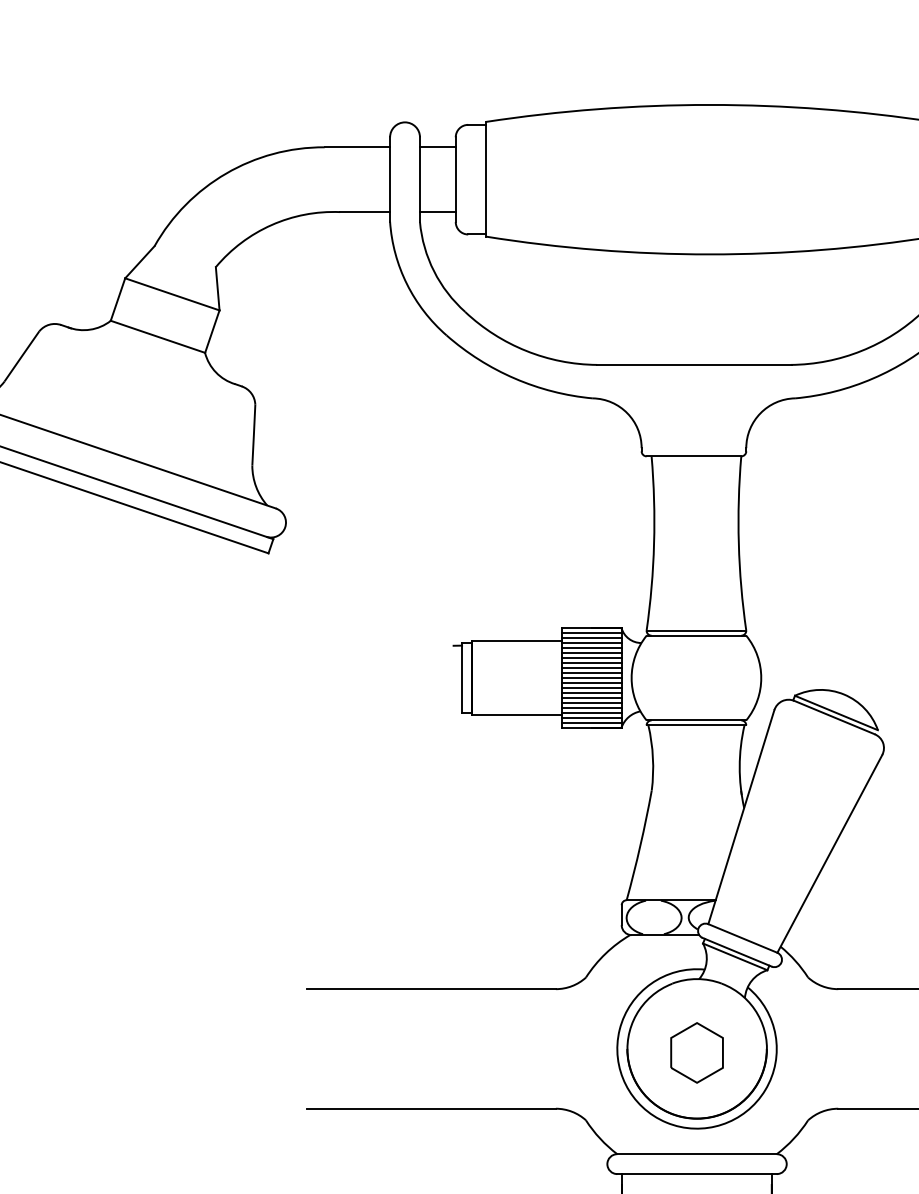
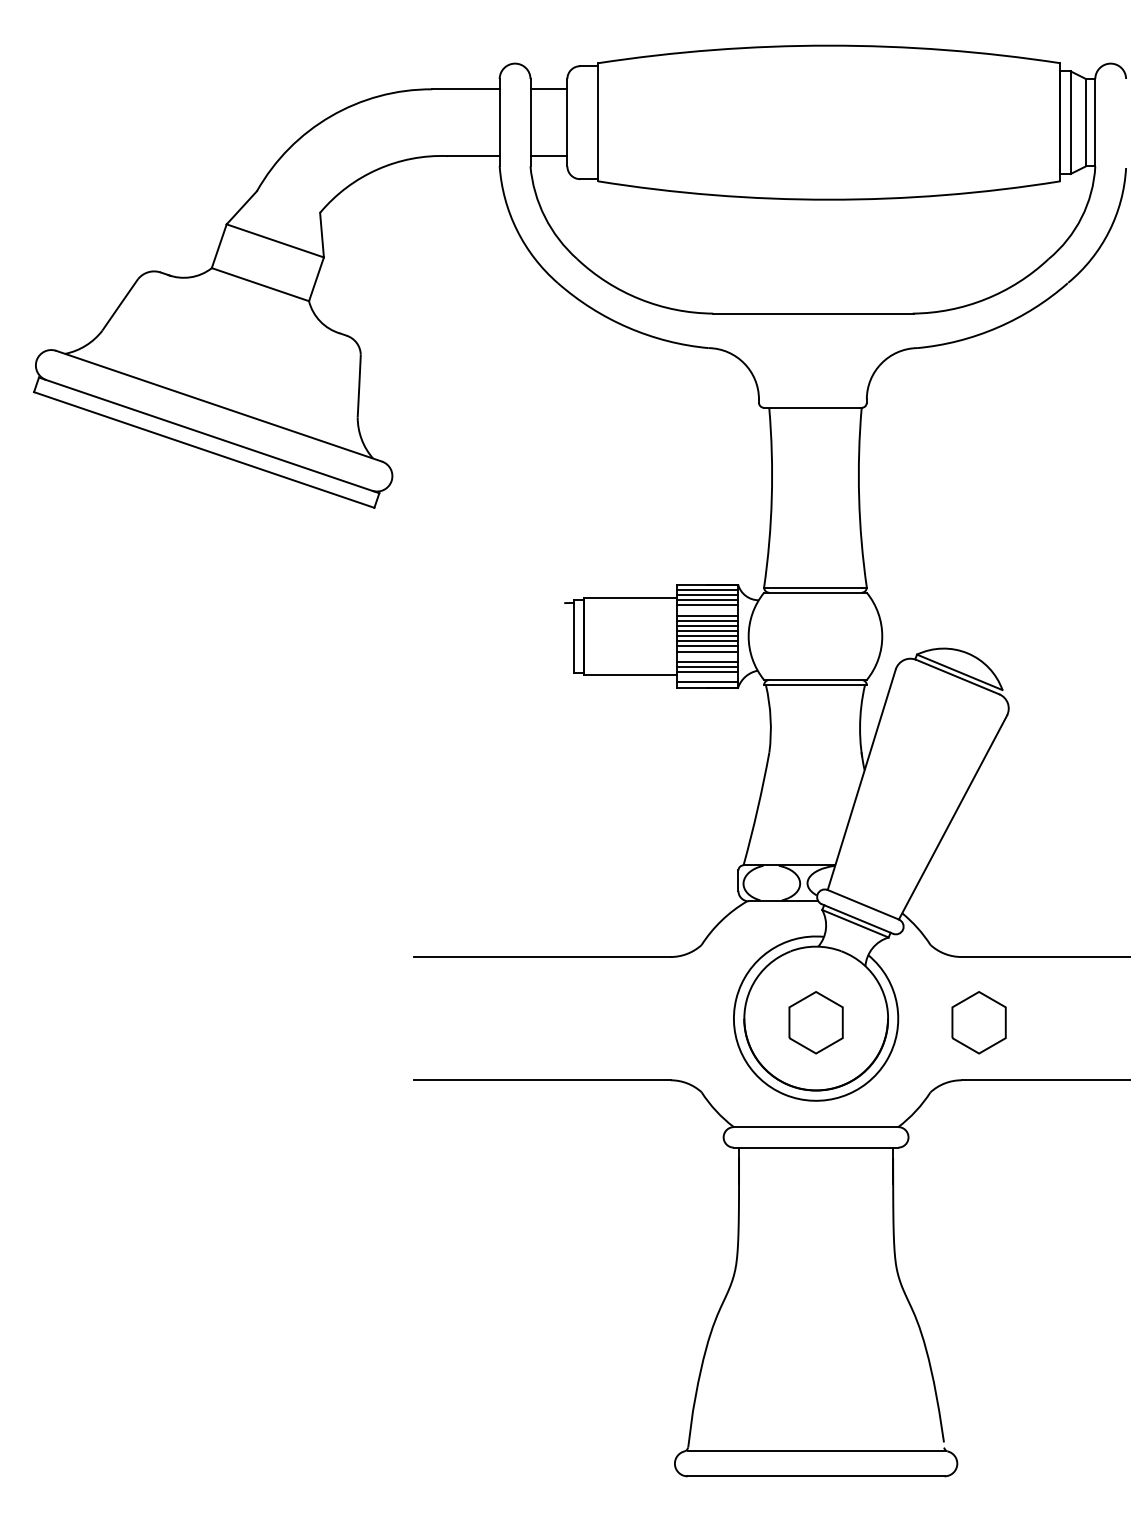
line: (591, 652) -> (707, 610), removed
line: (591, 697) -> (707, 656), removed
line: (591, 717) -> (707, 677), removed
part: (854, 1052) -> (978, 1022), added

